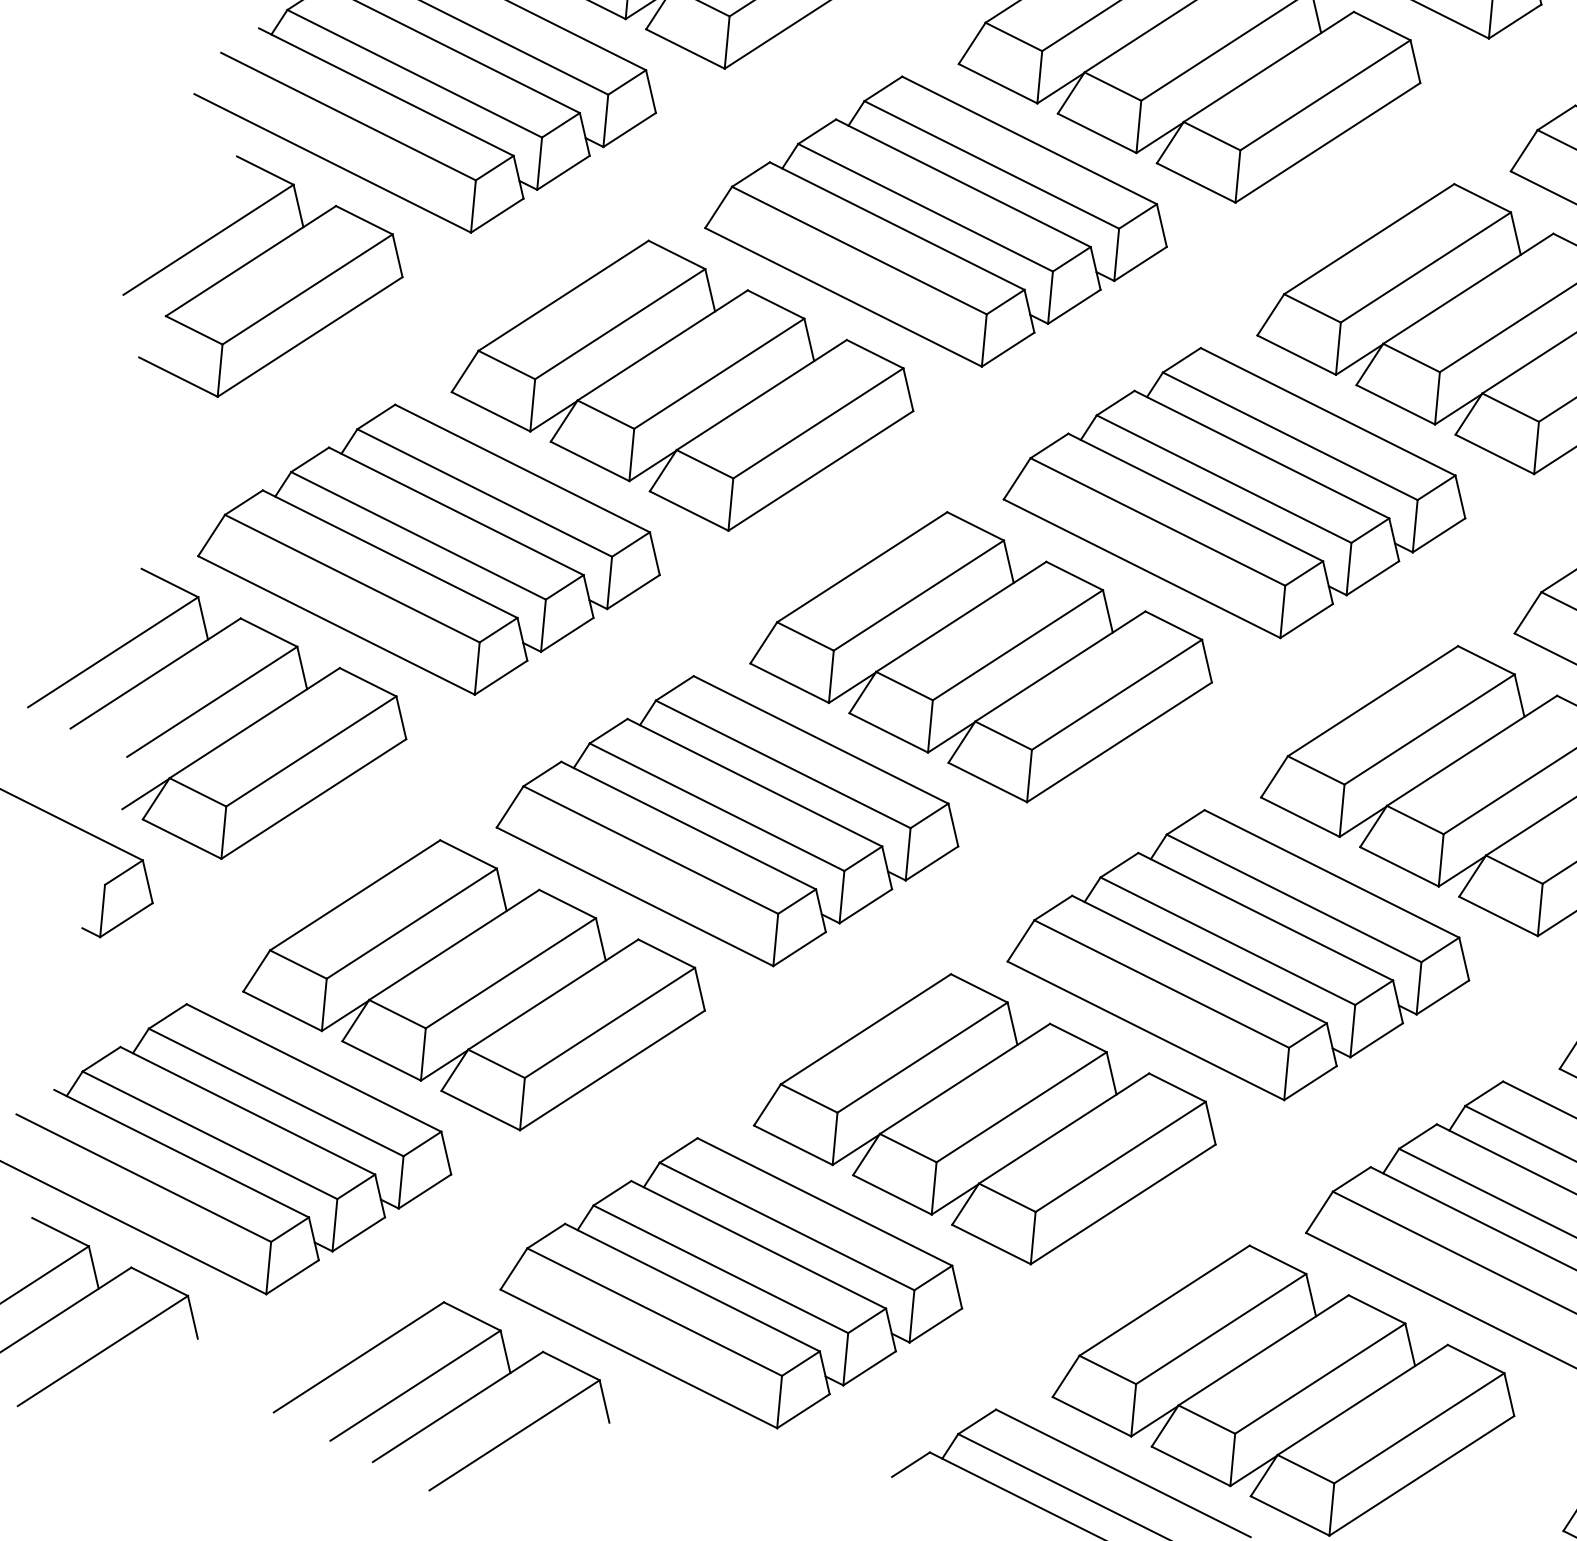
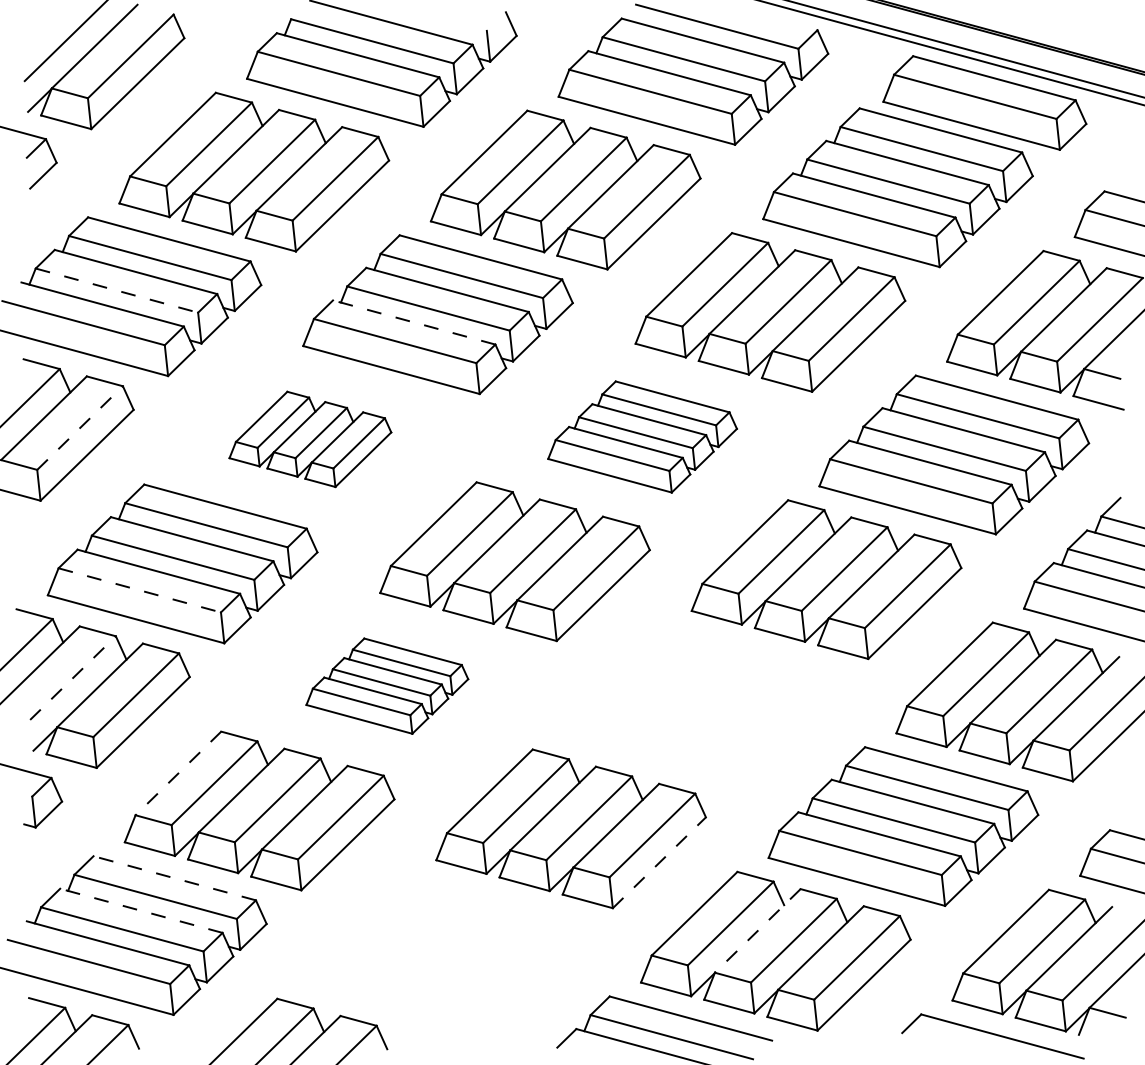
line: (415, 73) -> (117, 290), solid -> dashed
line: (896, 225) -> (413, 322), solid -> dashed
line: (308, 290) -> (80, 428), solid -> dashed
part: (686, 385) -> (310, 439), size x0.6
part: (1237, 491) -> (642, 436), size x0.7
line: (353, 579) -> (140, 590), solid -> dashed
line: (212, 702) -> (73, 678), solid -> dashed
part: (731, 819) -> (387, 685), size x0.6
line: (355, 895) -> (178, 773), solid -> dashed
part: (1241, 953) -> (698, 703), removed
line: (313, 1068) -> (174, 878), solid -> dashed
line: (246, 1109) -> (140, 910), solid -> dashed
line: (1123, 1203) -> (659, 862), solid -> dashed
part: (734, 1282) -> (443, 953), removed
line: (1263, 1349) -> (757, 930), solid -> dashed

